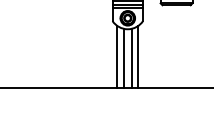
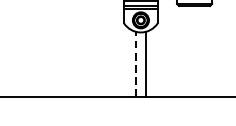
line: (117, 56) -> (129, 62), removed
line: (138, 56) -> (152, 62), removed
line: (123, 58) -> (136, 64), solid -> dashed

